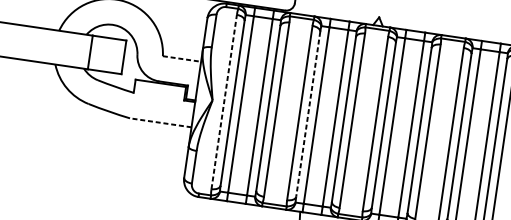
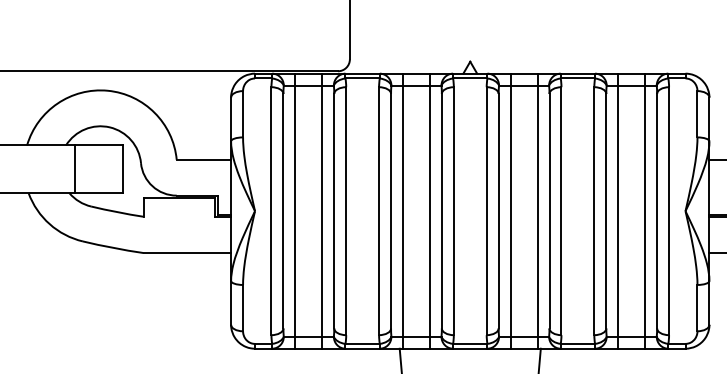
line: (182, 58) -> (204, 159), dashed -> solid
line: (224, 102) -> (271, 211), dashed -> solid
line: (308, 114) -> (391, 211), dashed -> solid
line: (160, 123) -> (187, 253), dashed -> solid

